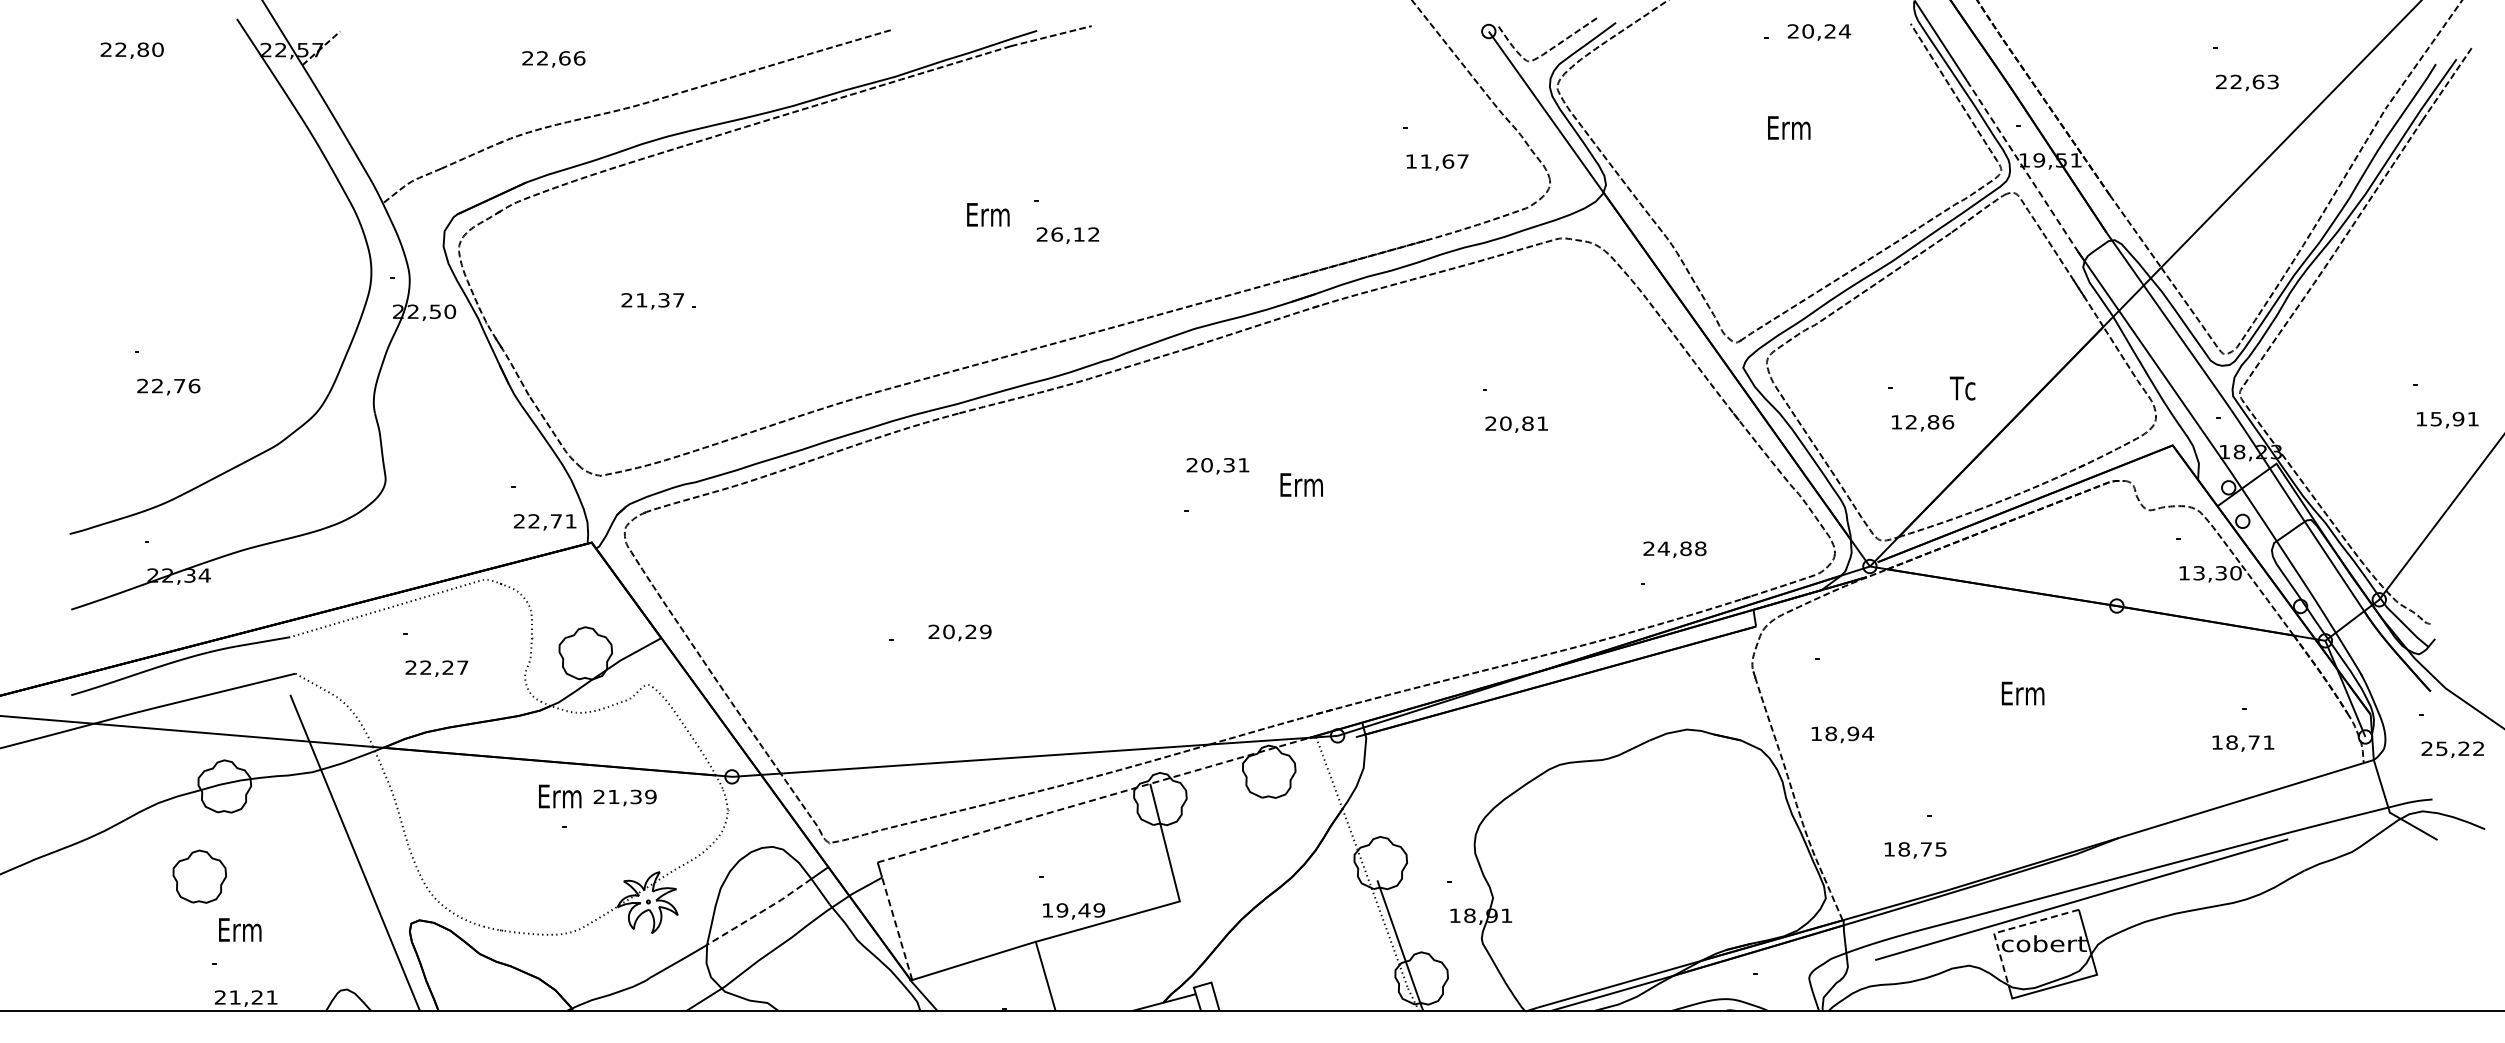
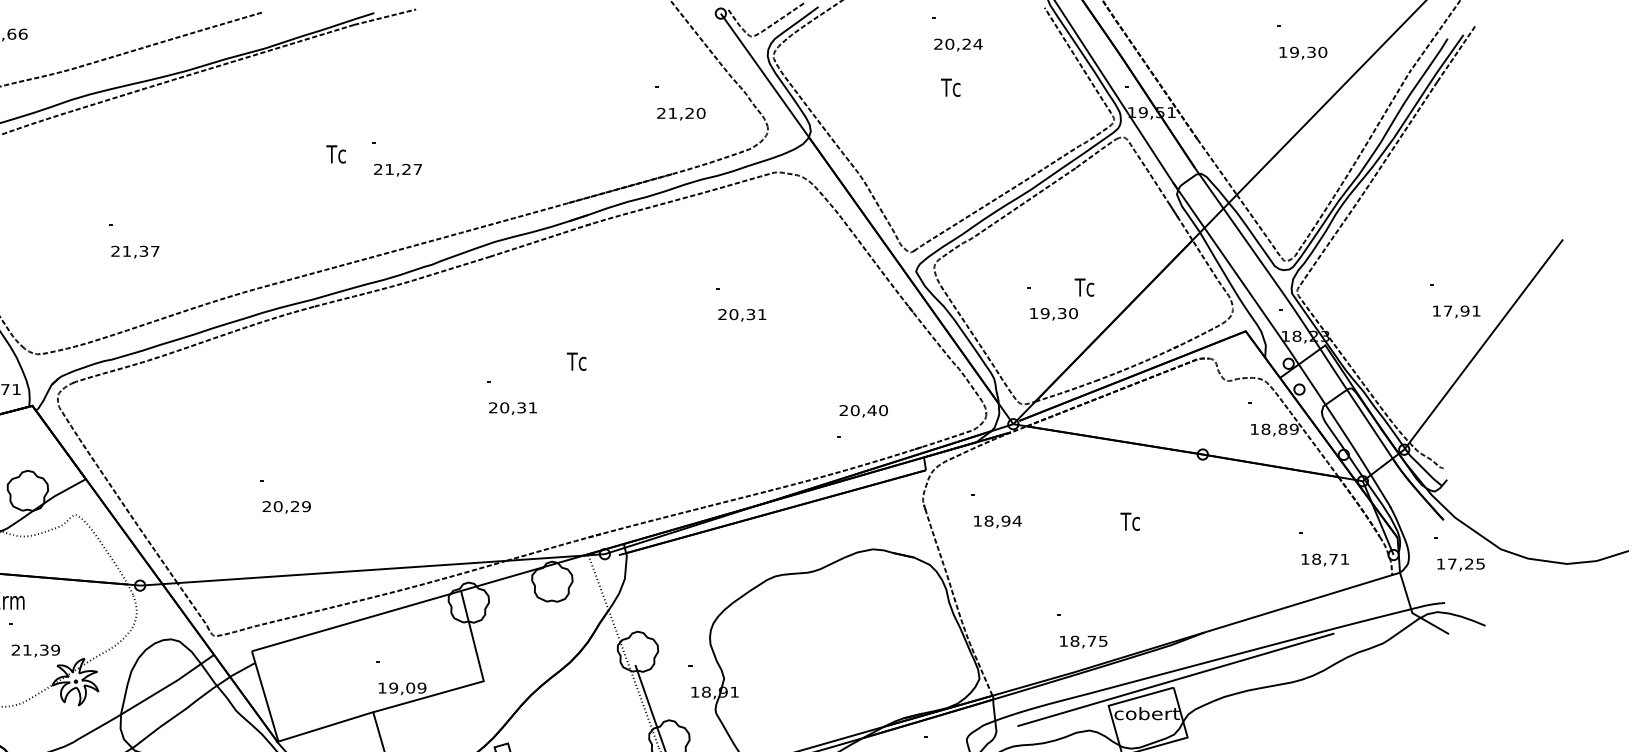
text: (1819, 32) -> (958, 45), moved
text: (2247, 81) -> (1303, 52), 22,63 -> 19,30
text: (1789, 128) -> (951, 88), Erm -> Tc
text: (1436, 161) -> (680, 113), 11,67 -> 21,20
line: (2022, 166) -> (1130, 117), dashed -> solid
text: (988, 214) -> (336, 154), Erm -> Tc
text: (1075, 234) -> (403, 169), 26,12 -> 21,27
text: (652, 301) -> (135, 252), moved
text: (2435, 419) -> (1447, 311), 15,91 -> 17,91
text: (1929, 422) -> (1059, 313), 12,86 -> 19,30
text: (1527, 423) -> (750, 314), 20,81 -> 20,31
text: (1217, 466) -> (512, 408), moved
text: (1301, 485) -> (577, 362), Erm -> Tc
text: (1681, 548) -> (868, 410), 24,88 -> 20,40
text: (2217, 573) -> (1280, 429), 13,30 -> 18,89
text: (959, 632) -> (286, 507), moved
text: (2022, 693) -> (1130, 521), Erm -> Tc
text: (1842, 734) -> (997, 521), moved
text: (2243, 743) -> (1325, 560), moved
text: (2452, 748) -> (1460, 563), 25,22 -> 17,25
text: (624, 797) -> (35, 650), moved
line: (1093, 800) -> (417, 603), dashed -> solid
text: (1915, 850) -> (1083, 642), moved
text: (1084, 910) -> (410, 688), 19,49 -> 19,09
line: (759, 913) -> (161, 690), dashed -> solid
line: (897, 928) -> (267, 701), dashed -> solid
line: (2010, 928) -> (1121, 701), dashed -> solid

